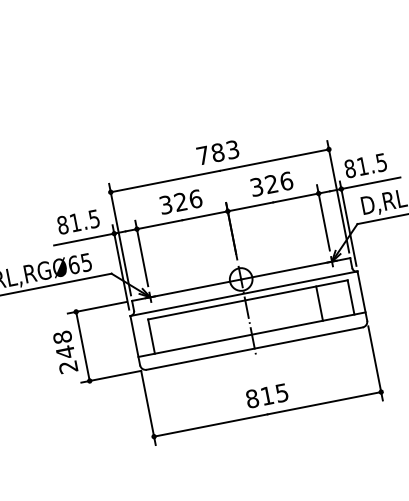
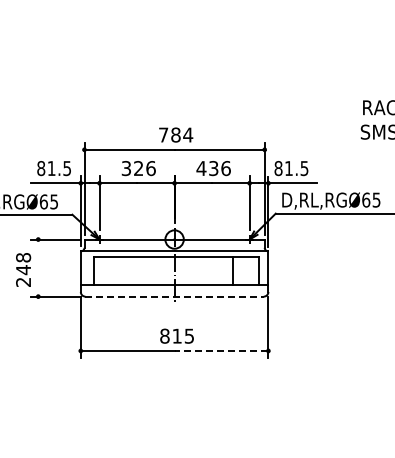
text: (233, 149) -> (188, 134), 783 -> 784
text: (264, 185) -> (207, 168), 326 -> 436
line: (83, 345) -> (38, 267), removed
line: (255, 348) -> (175, 296), solid -> dashed
line: (324, 402) -> (221, 350), solid -> dashed

